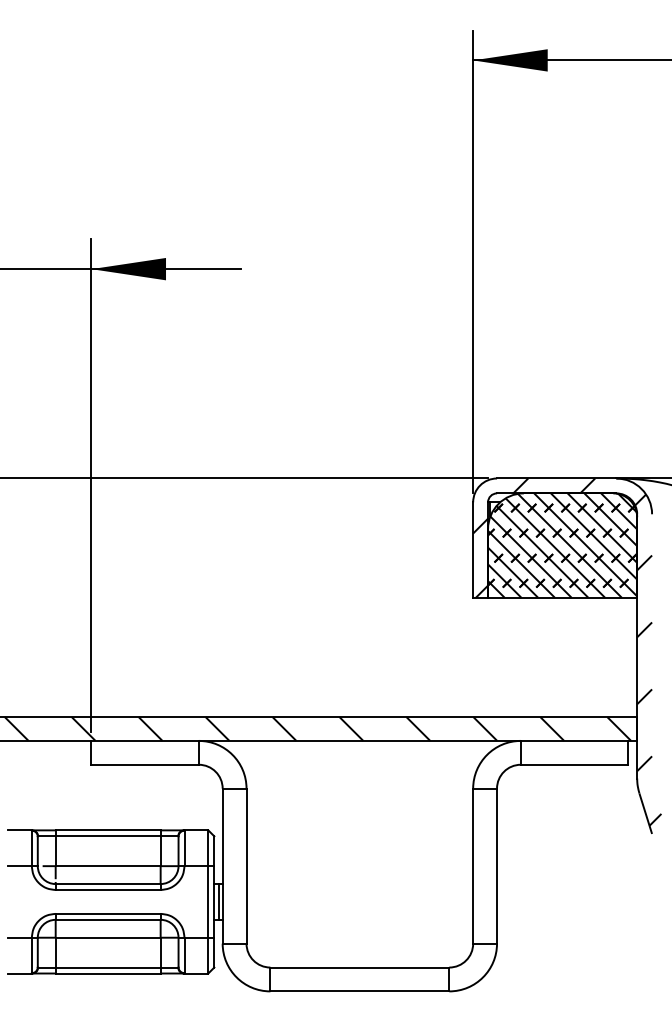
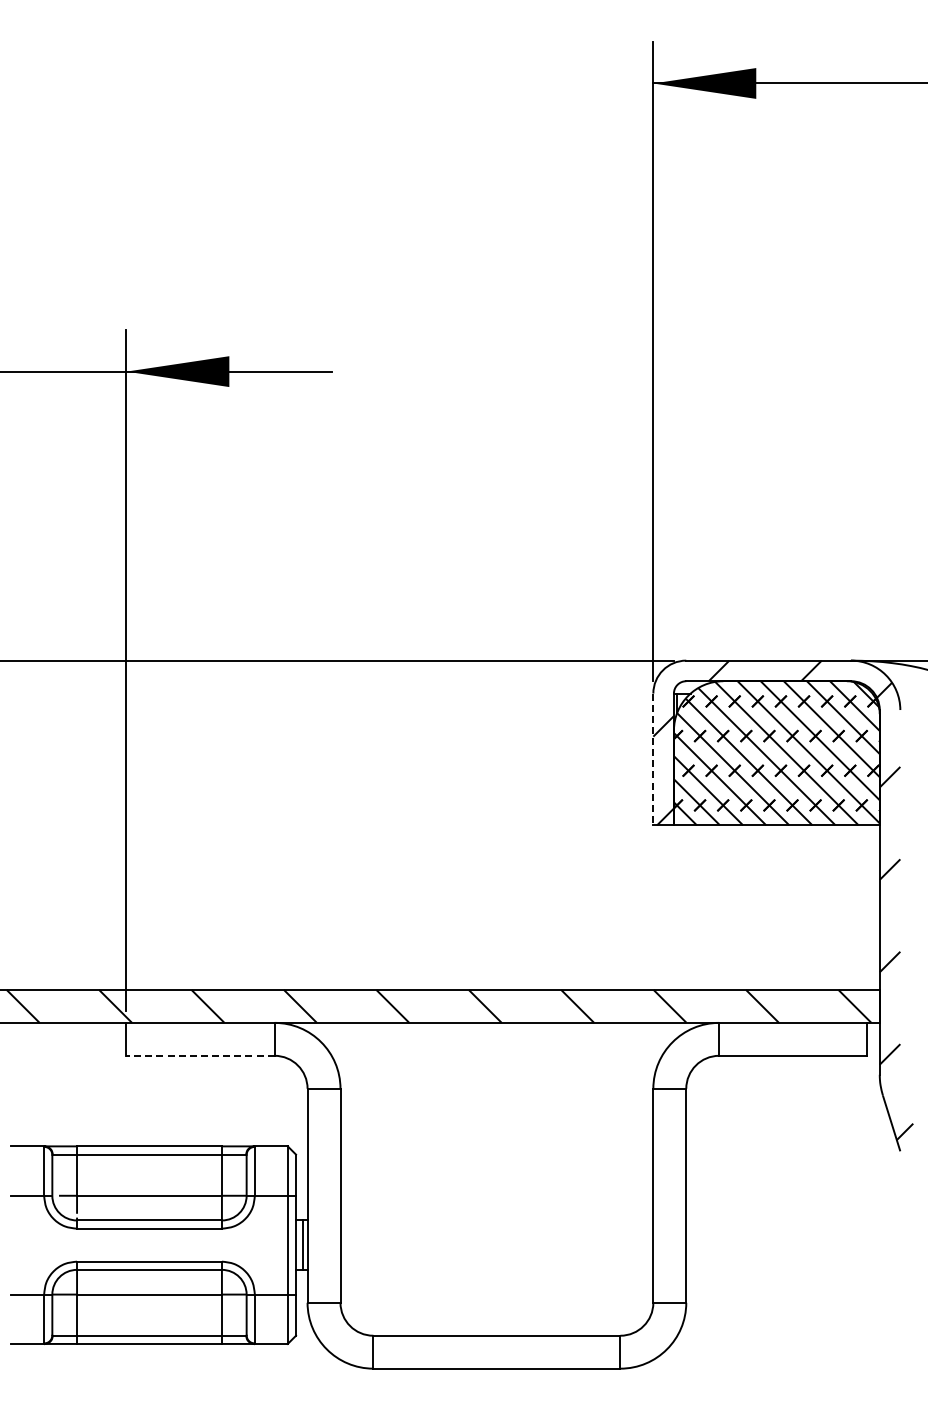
line: (473, 550) -> (653, 759), solid -> dashed
line: (145, 764) -> (200, 1055), solid -> dashed

